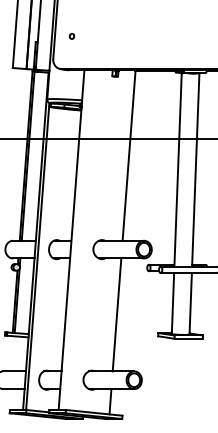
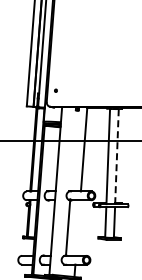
line: (194, 169) -> (116, 156), solid -> dashed
line: (117, 313) -> (68, 226), moved

